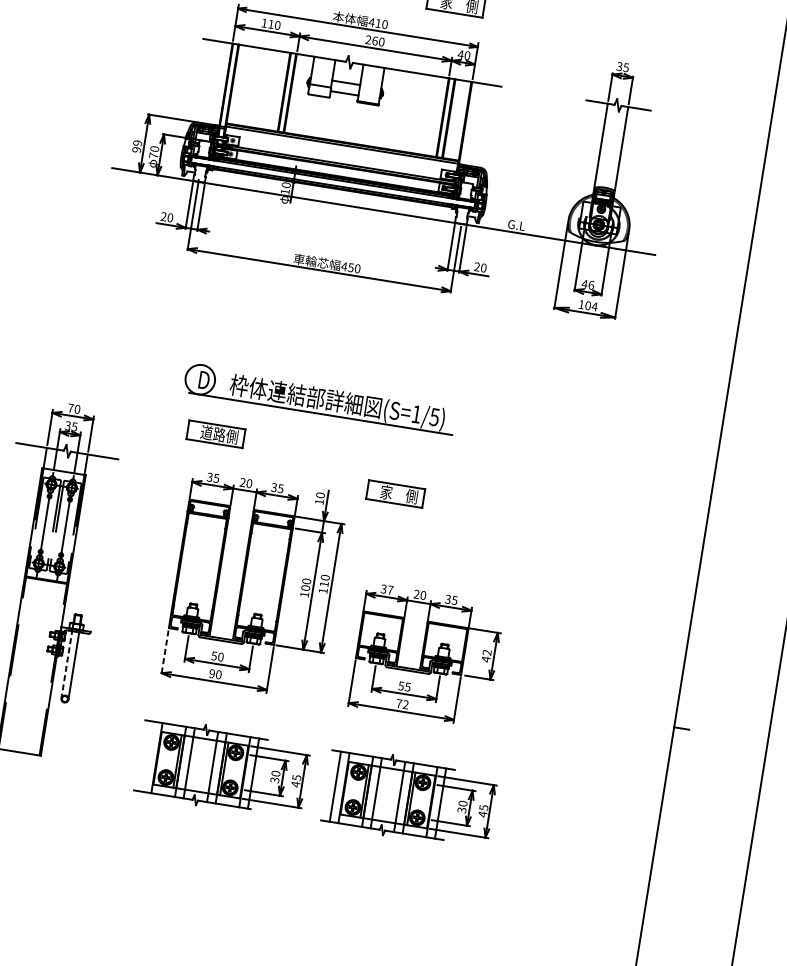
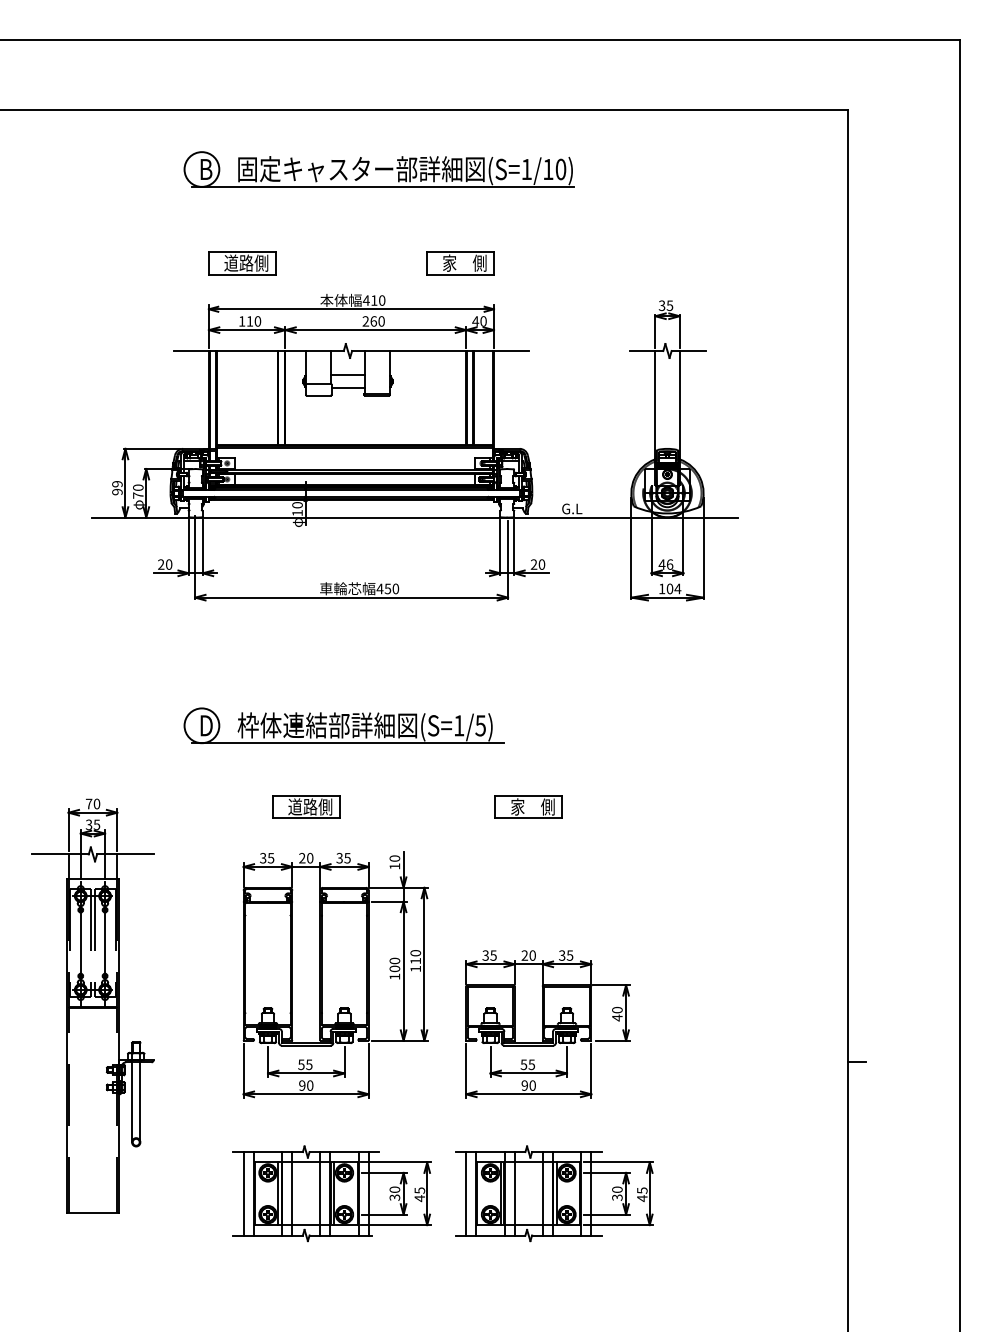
part: (319, 398) -> (343, 725), moved
part: (216, 433) -> (306, 806), moved
part: (395, 493) -> (528, 806), moved
text: (390, 590) -> (493, 955), 37 -> 35
text: (487, 652) -> (617, 1009), 42 -> 40
line: (164, 653) -> (243, 1071), dashed -> solid
text: (221, 656) -> (309, 1064), 50 -> 55
line: (67, 664) -> (132, 1101), dashed -> solid
text: (402, 704) -> (528, 1085), 72 -> 90
line: (148, 756) -> (243, 1193), added

